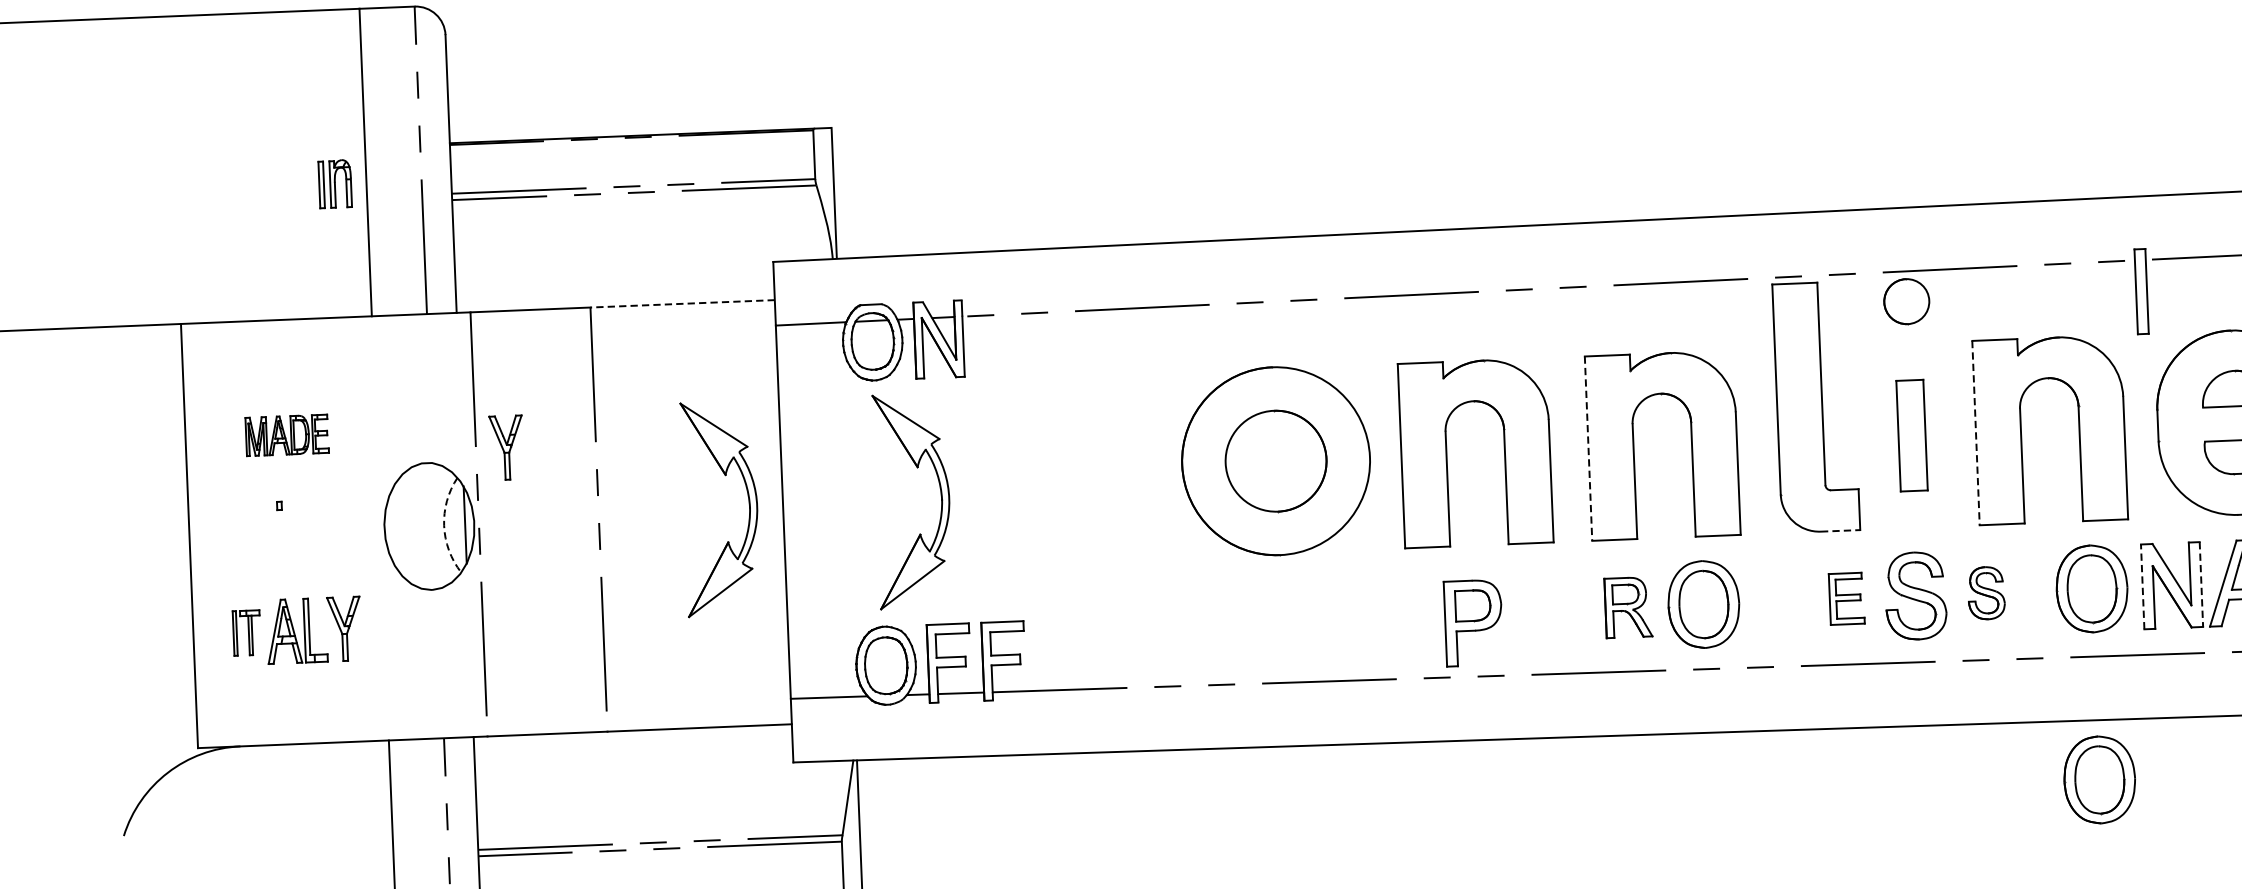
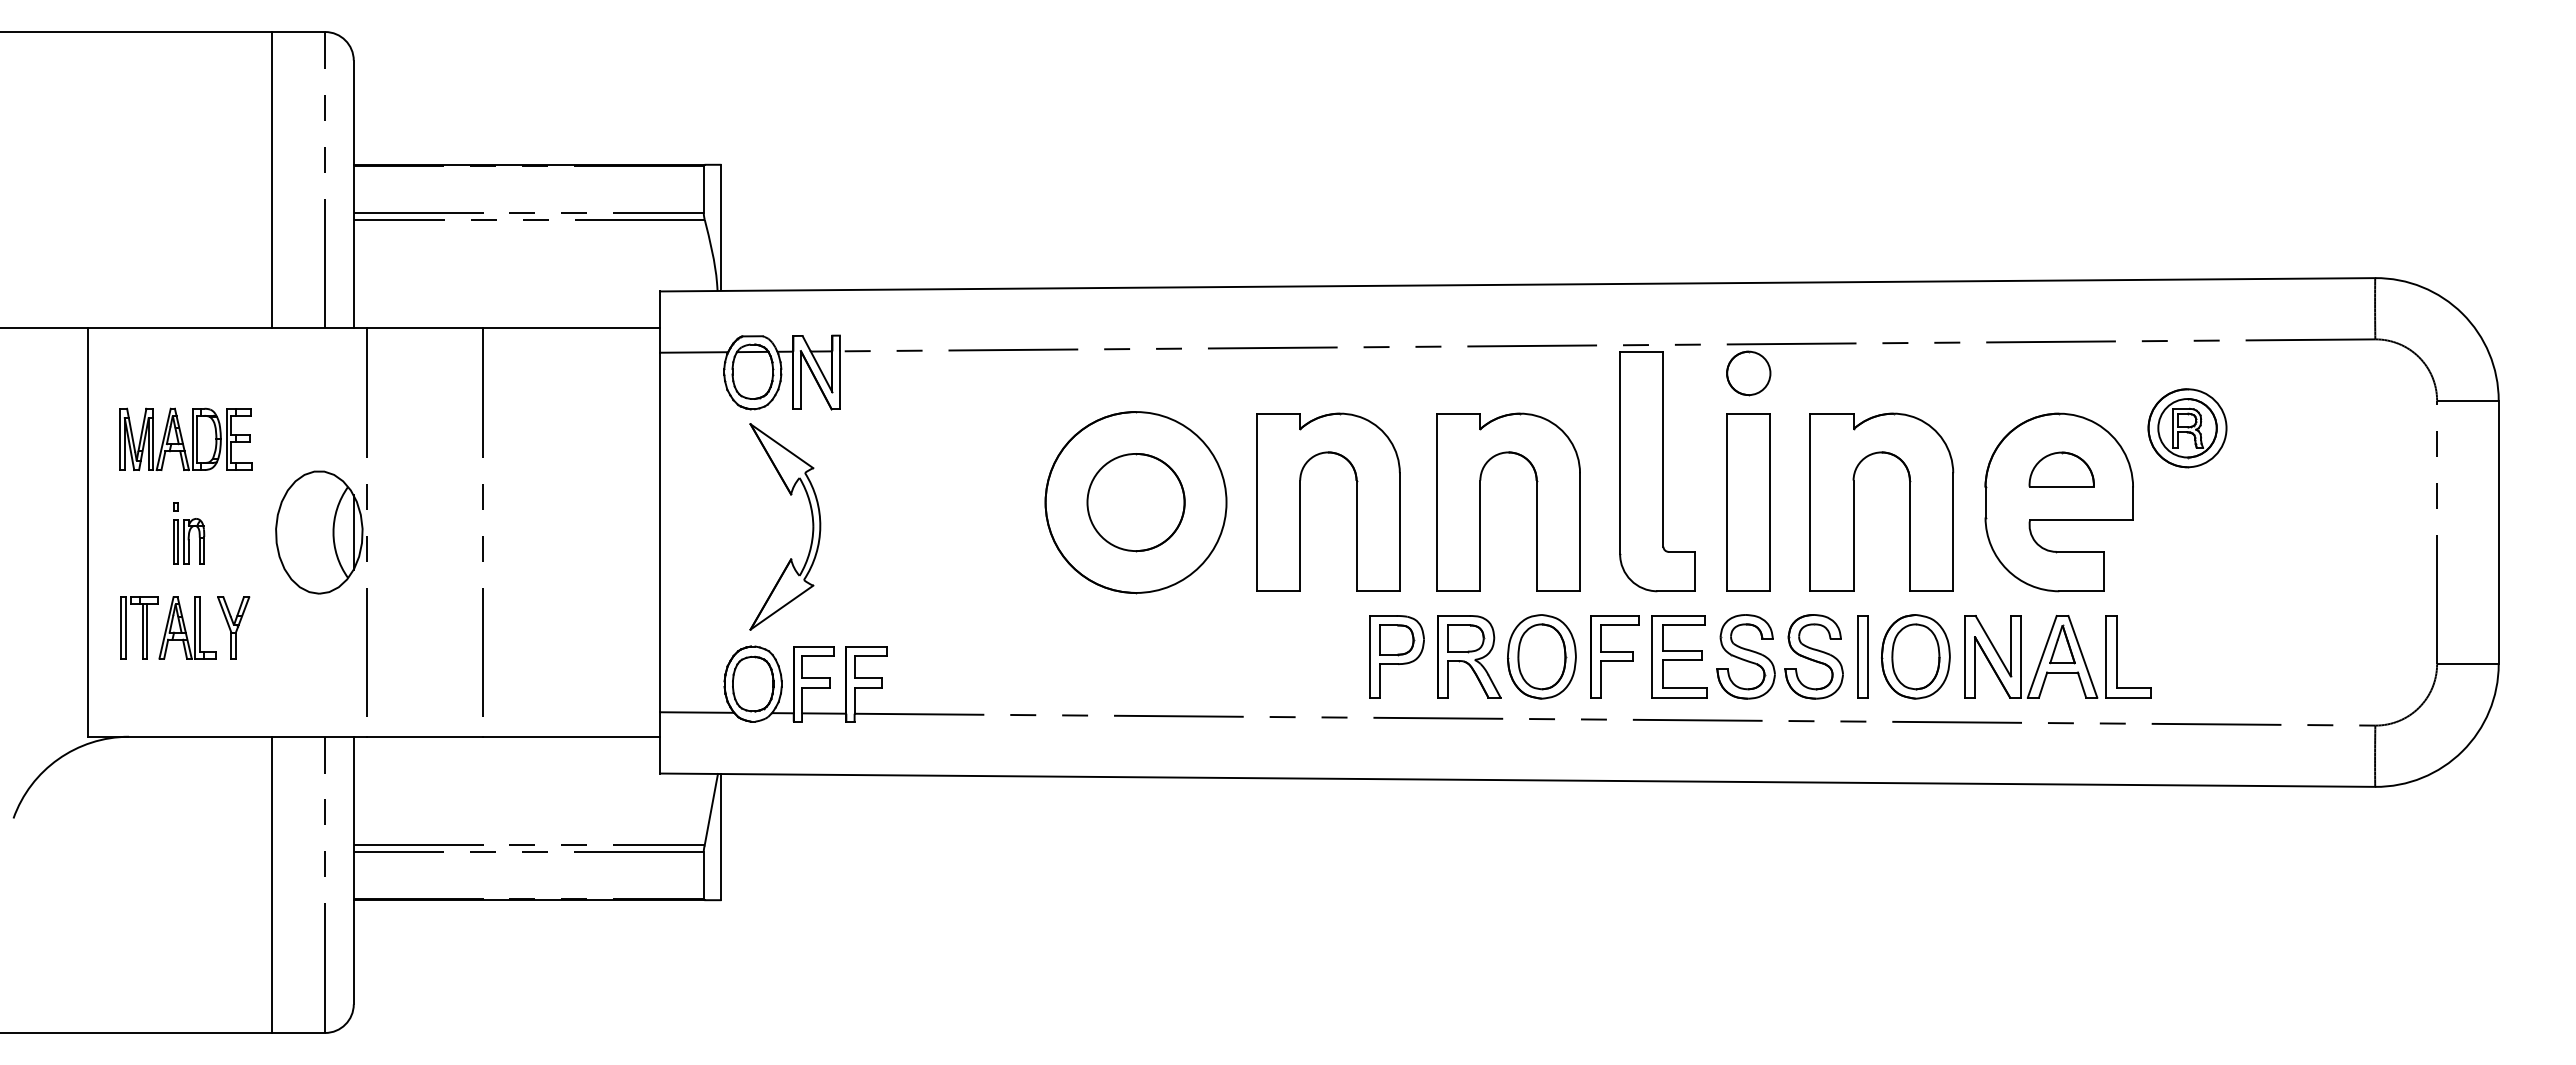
part: (335, 183) -> (189, 541), moved
part: (2141, 291) -> (1862, 656), moved
line: (682, 304) -> (571, 328), dashed -> solid
line: (1976, 433) -> (1810, 502), dashed -> solid
part: (286, 435) -> (185, 439), size x1.67
part: (1911, 435) -> (1748, 502), size x1.67
part: (506, 447) -> (396, 459), removed
line: (1589, 448) -> (1437, 502), dashed -> solid
part: (749, 507) -> (627, 526), removed
arc: (444, 525) -> (333, 532), dashed -> solid
line: (1840, 531) -> (1676, 591), dashed -> solid
line: (2201, 584) -> (2021, 656), dashed -> solid
line: (2142, 586) -> (1964, 656), dashed -> solid
part: (1985, 592) -> (1813, 656), size x1.67
part: (1846, 598) -> (1679, 656), size x1.67
part: (1779, 601) -> (1614, 656), added
part: (1628, 607) -> (1469, 656), size x1.43
part: (1473, 622) -> (1396, 656), moved
part: (246, 632) -> (139, 627), size x1.43
part: (2099, 779) -> (1915, 840), removed

